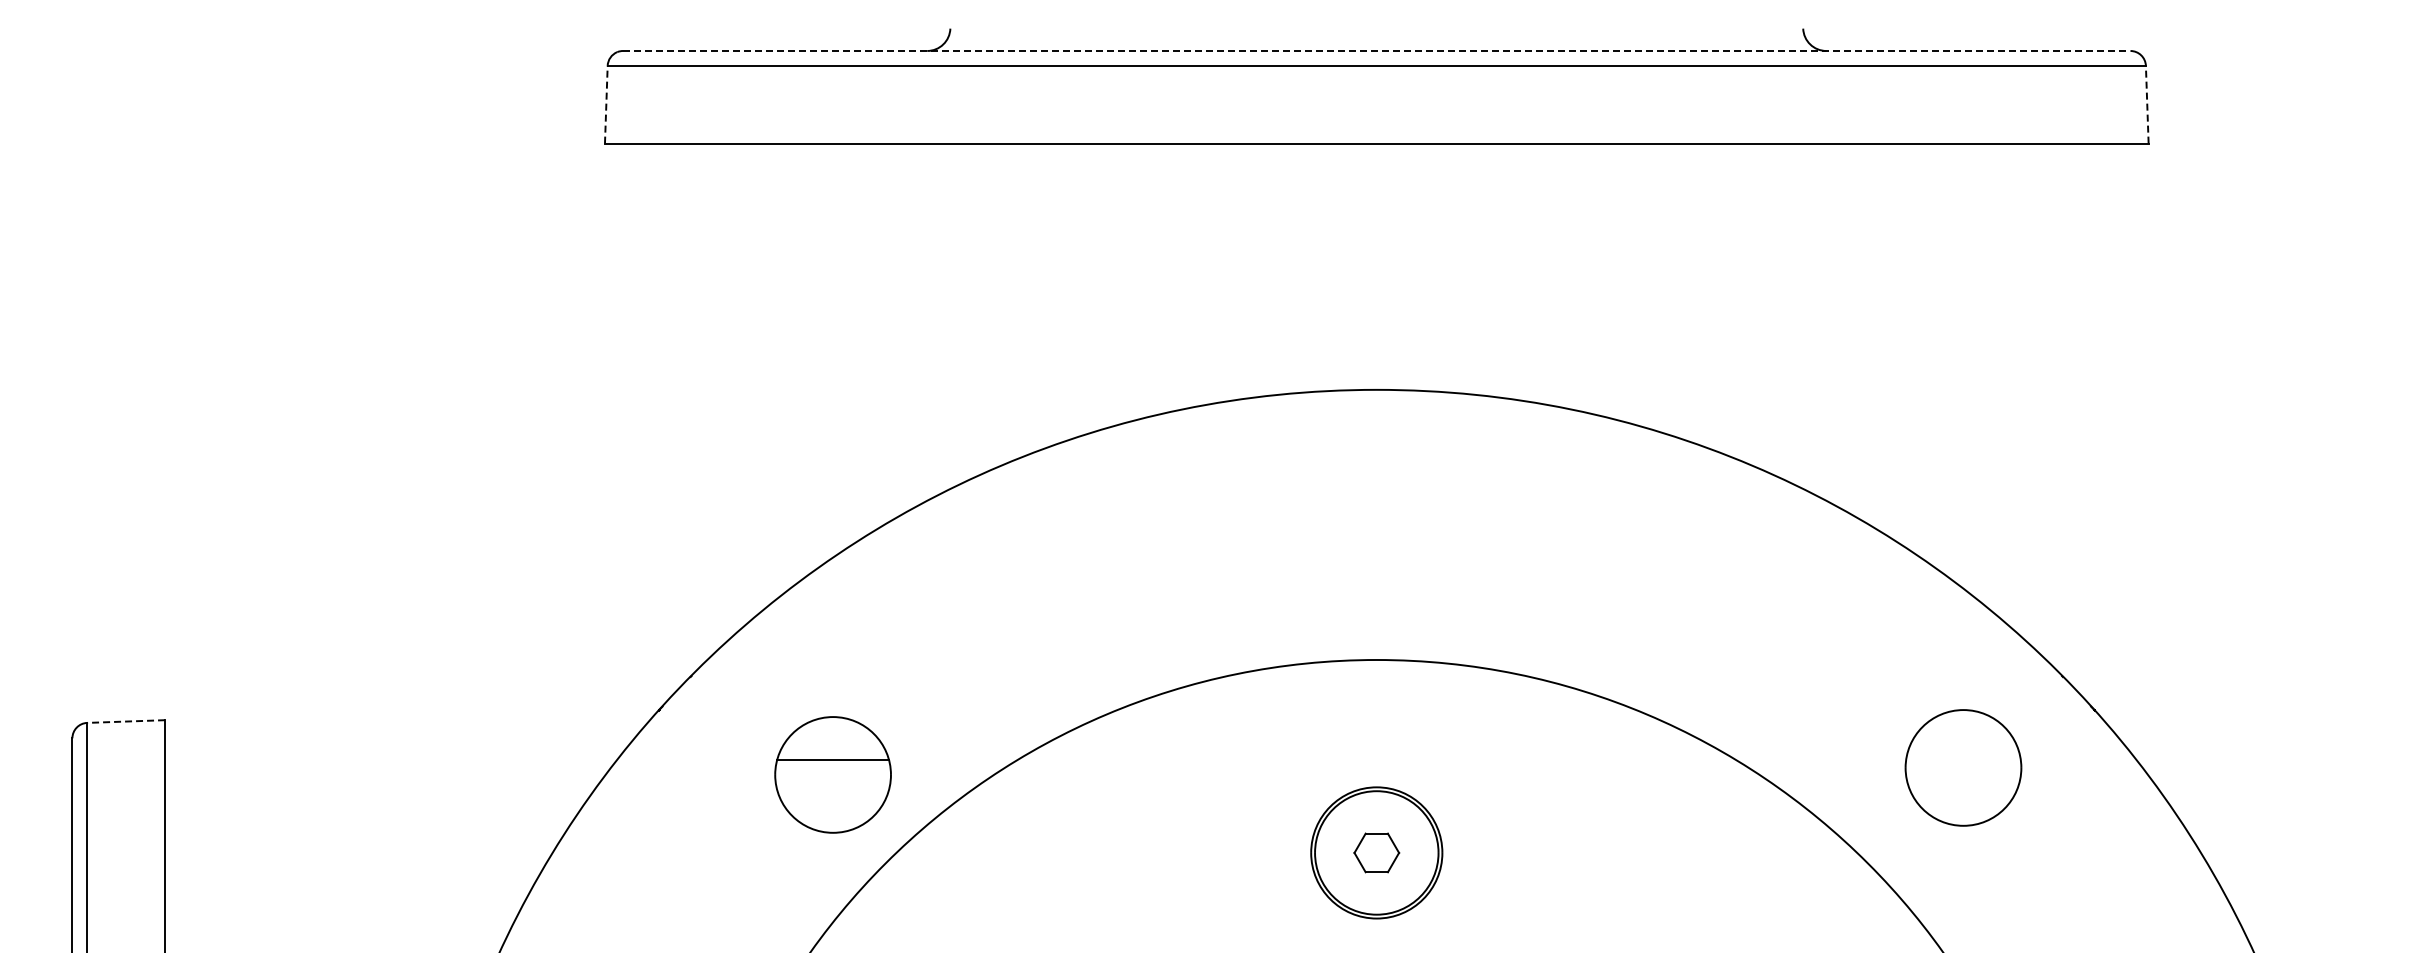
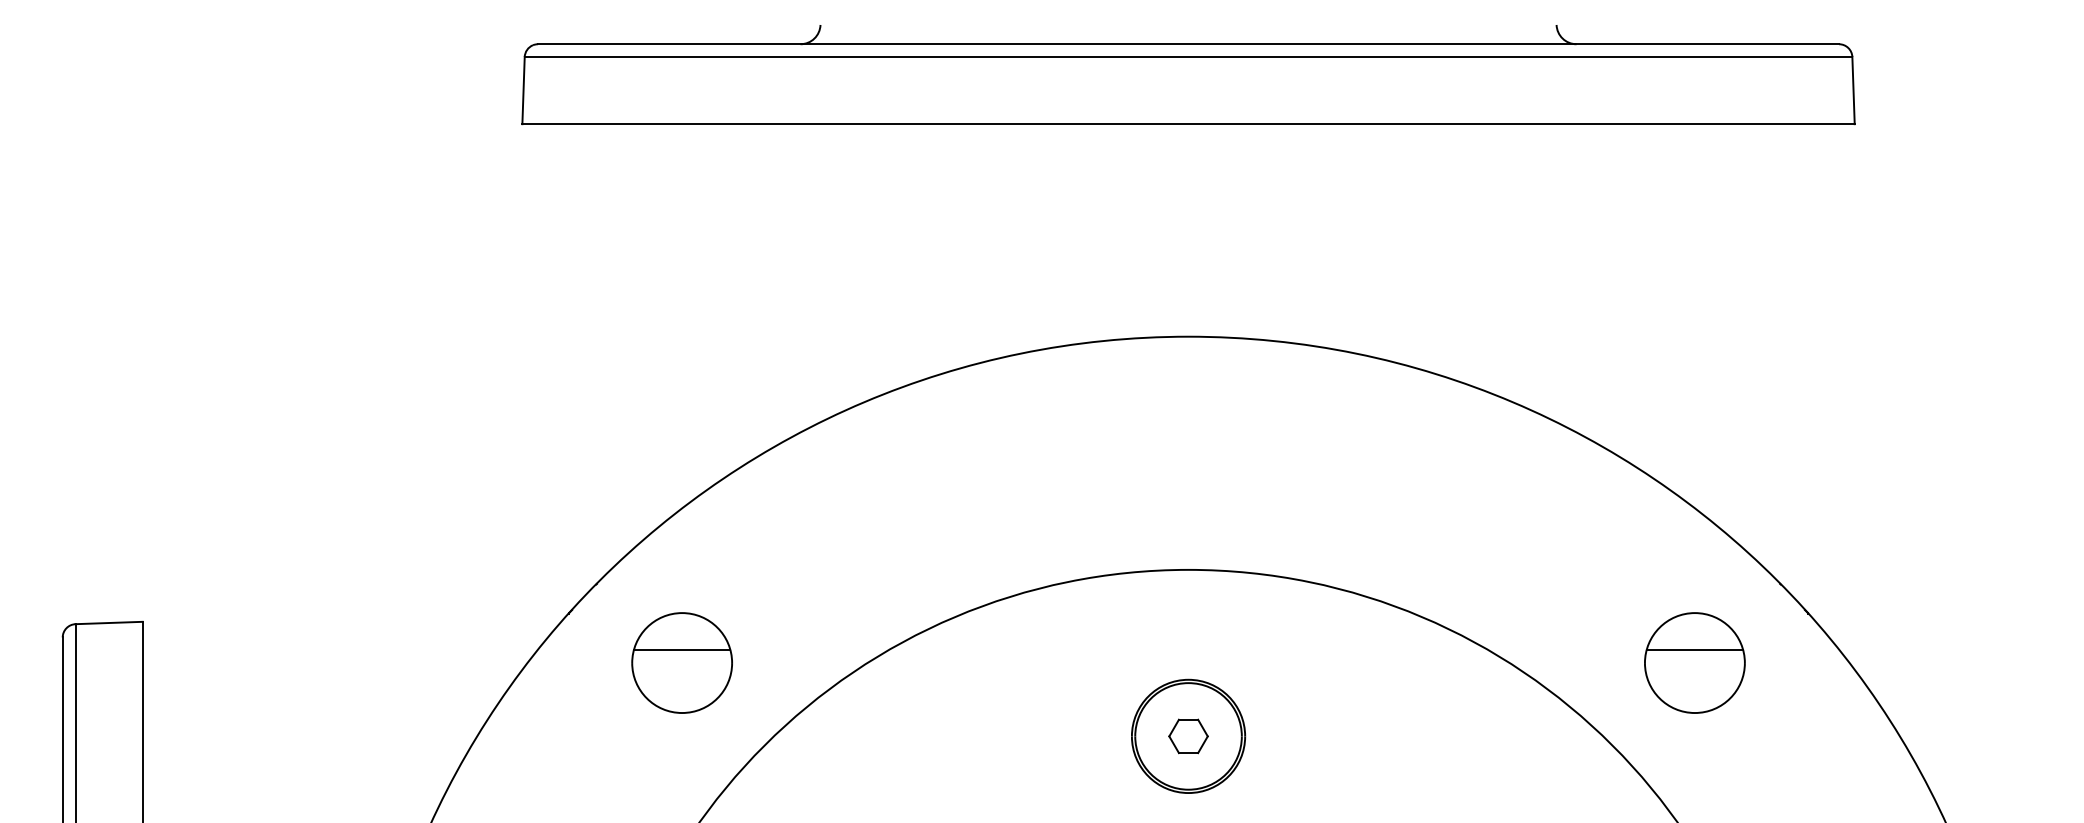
line: (1376, 50) -> (1188, 43), dashed -> solid
line: (606, 104) -> (523, 90), dashed -> solid
line: (2147, 104) -> (1853, 90), dashed -> solid
line: (126, 721) -> (109, 622), dashed -> solid
line: (1963, 752) -> (1694, 649), added
part: (832, 774) -> (681, 662), moved

